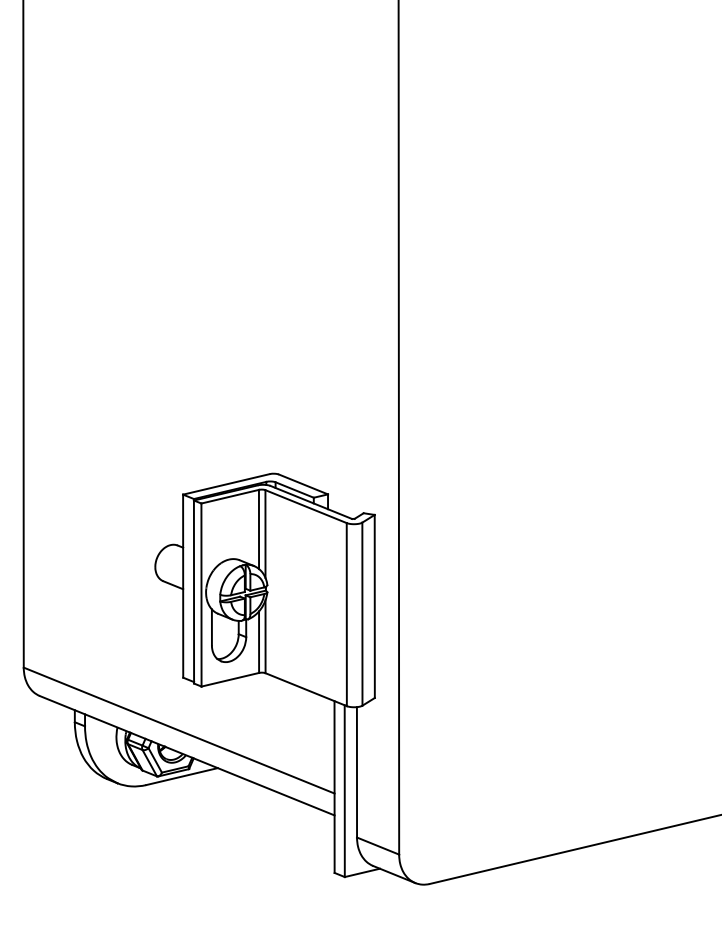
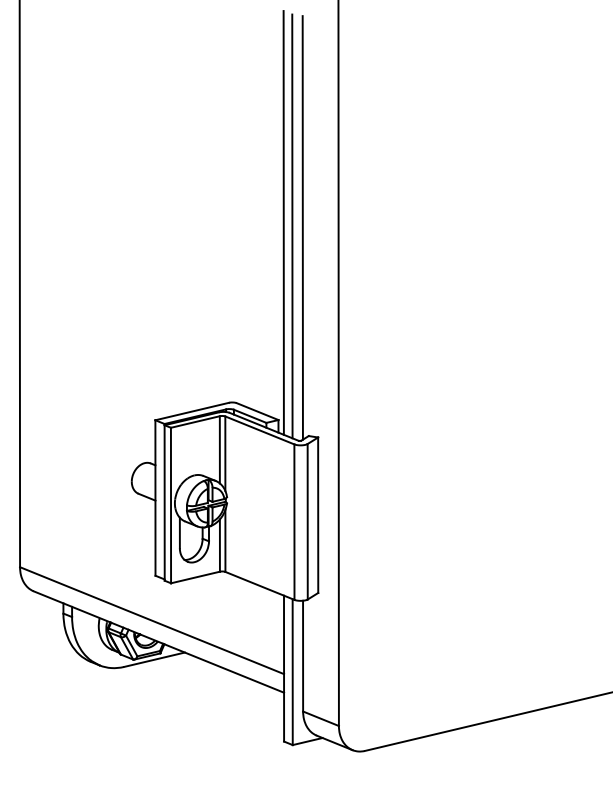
line: (334, 261) -> (283, 222), added
line: (344, 265) -> (292, 225), added
line: (356, 267) -> (302, 227), added

